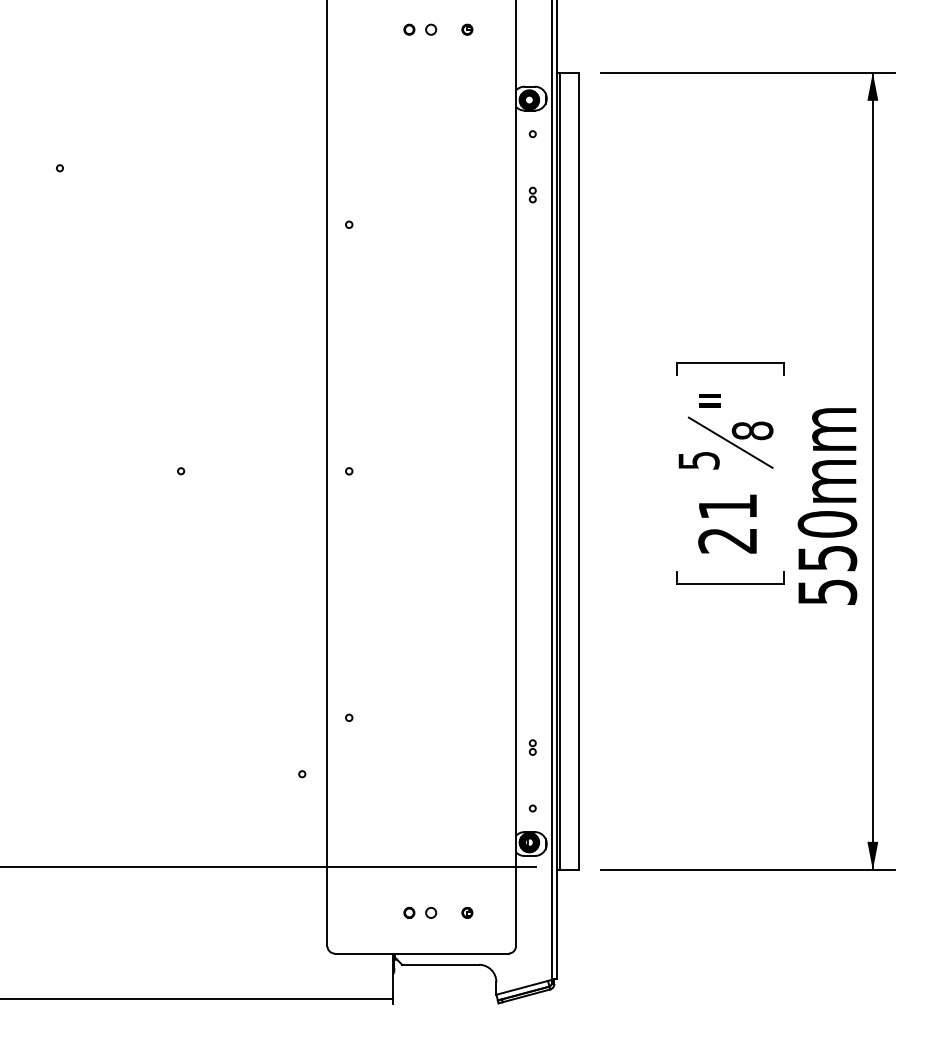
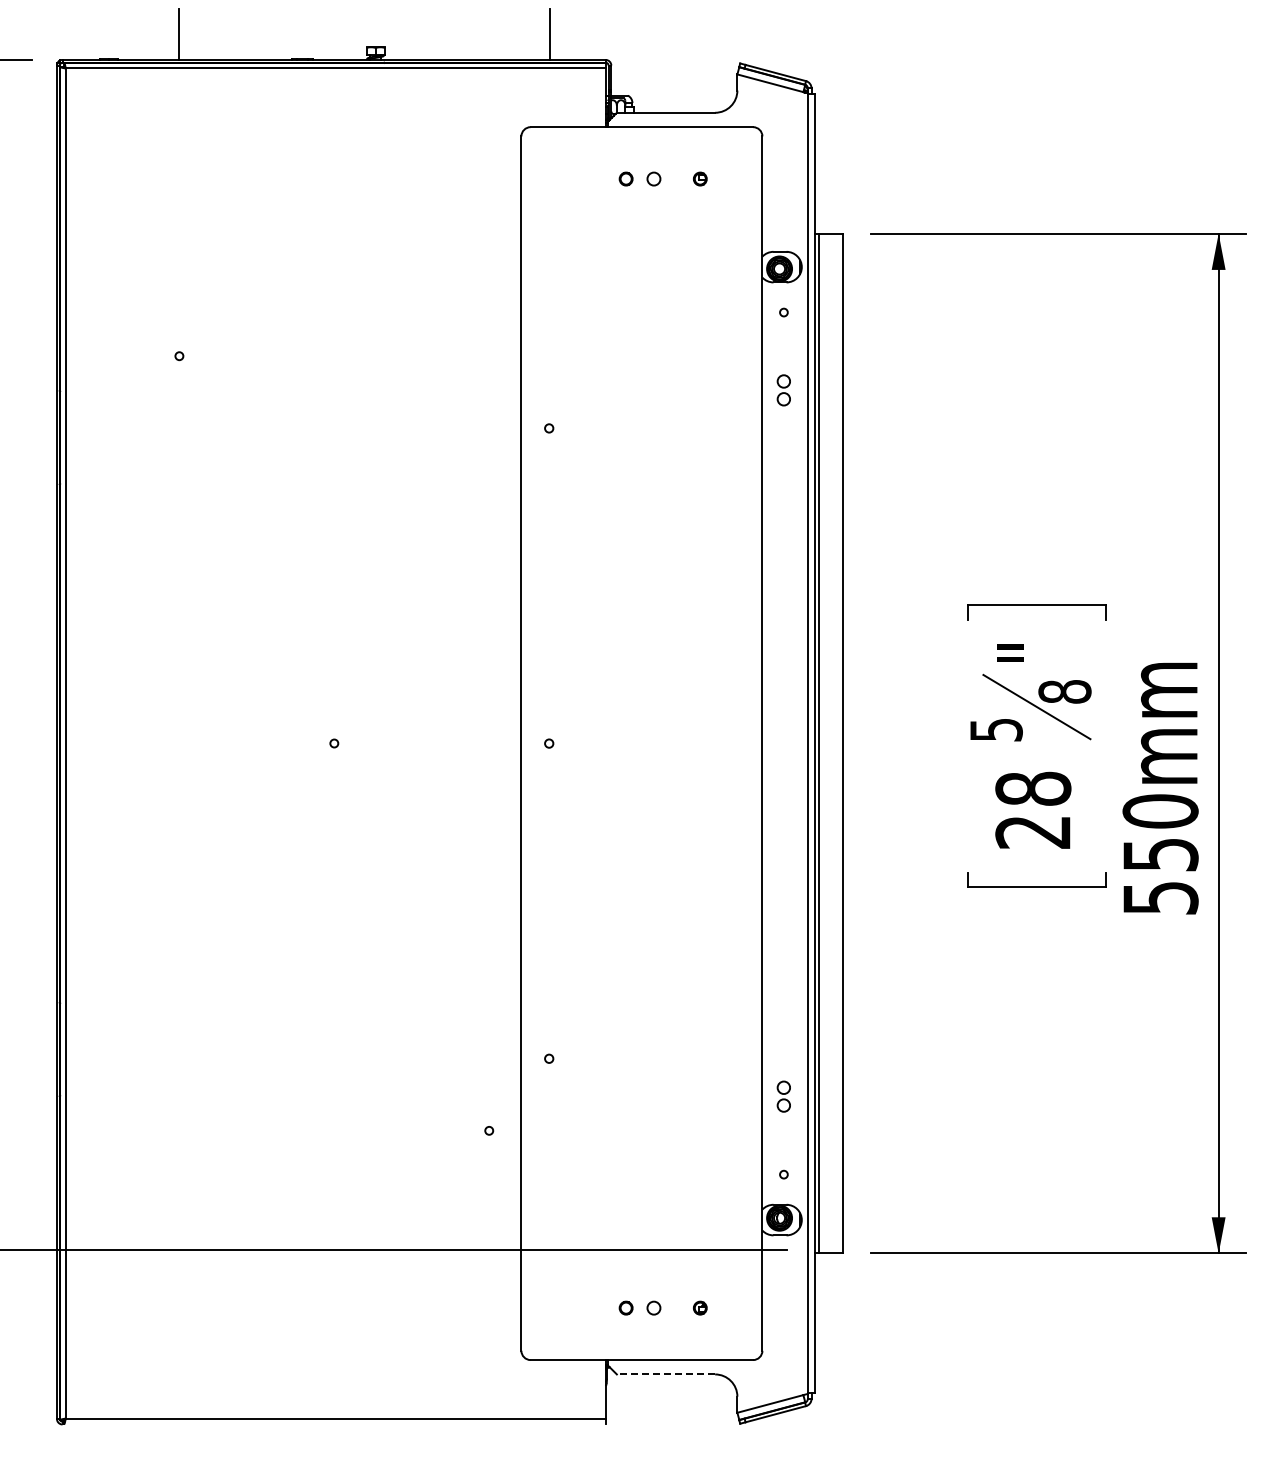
part: (532, 195) -> (783, 390), size x1.6
text: (728, 506) -> (1033, 788), 21 -> 28
part: (532, 747) -> (783, 1096), size x1.6
line: (440, 964) -> (665, 1374), solid -> dashed

